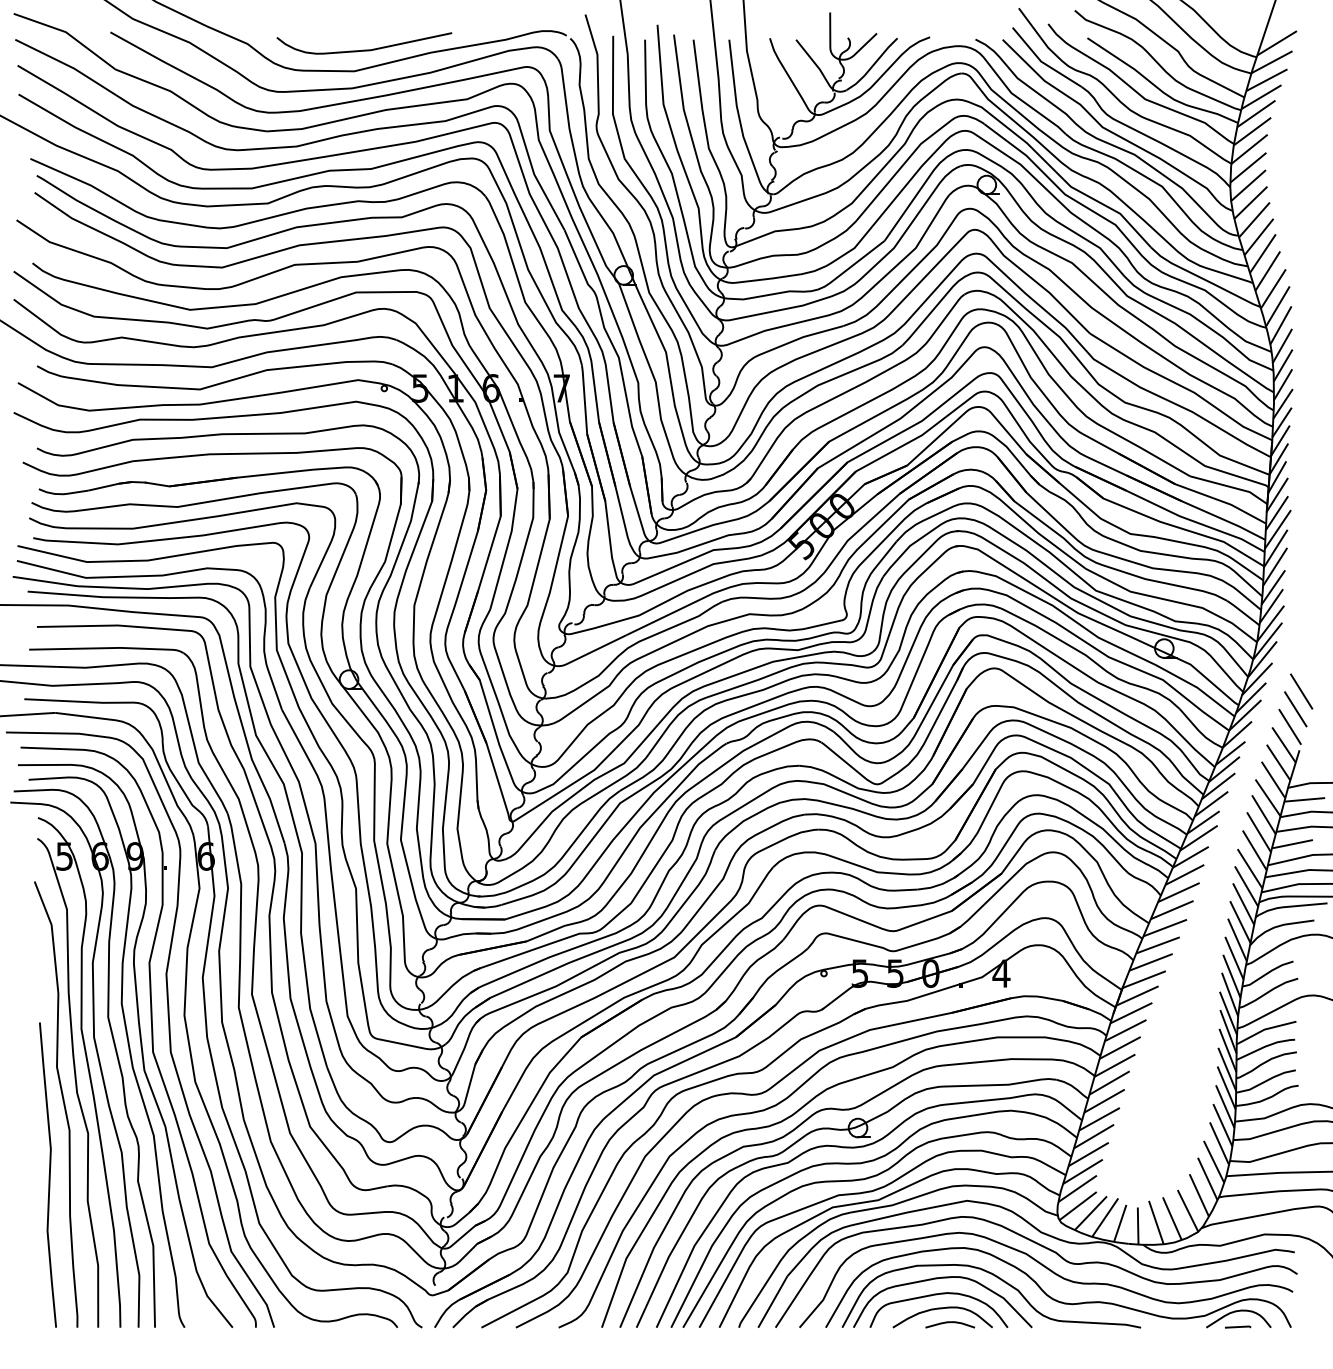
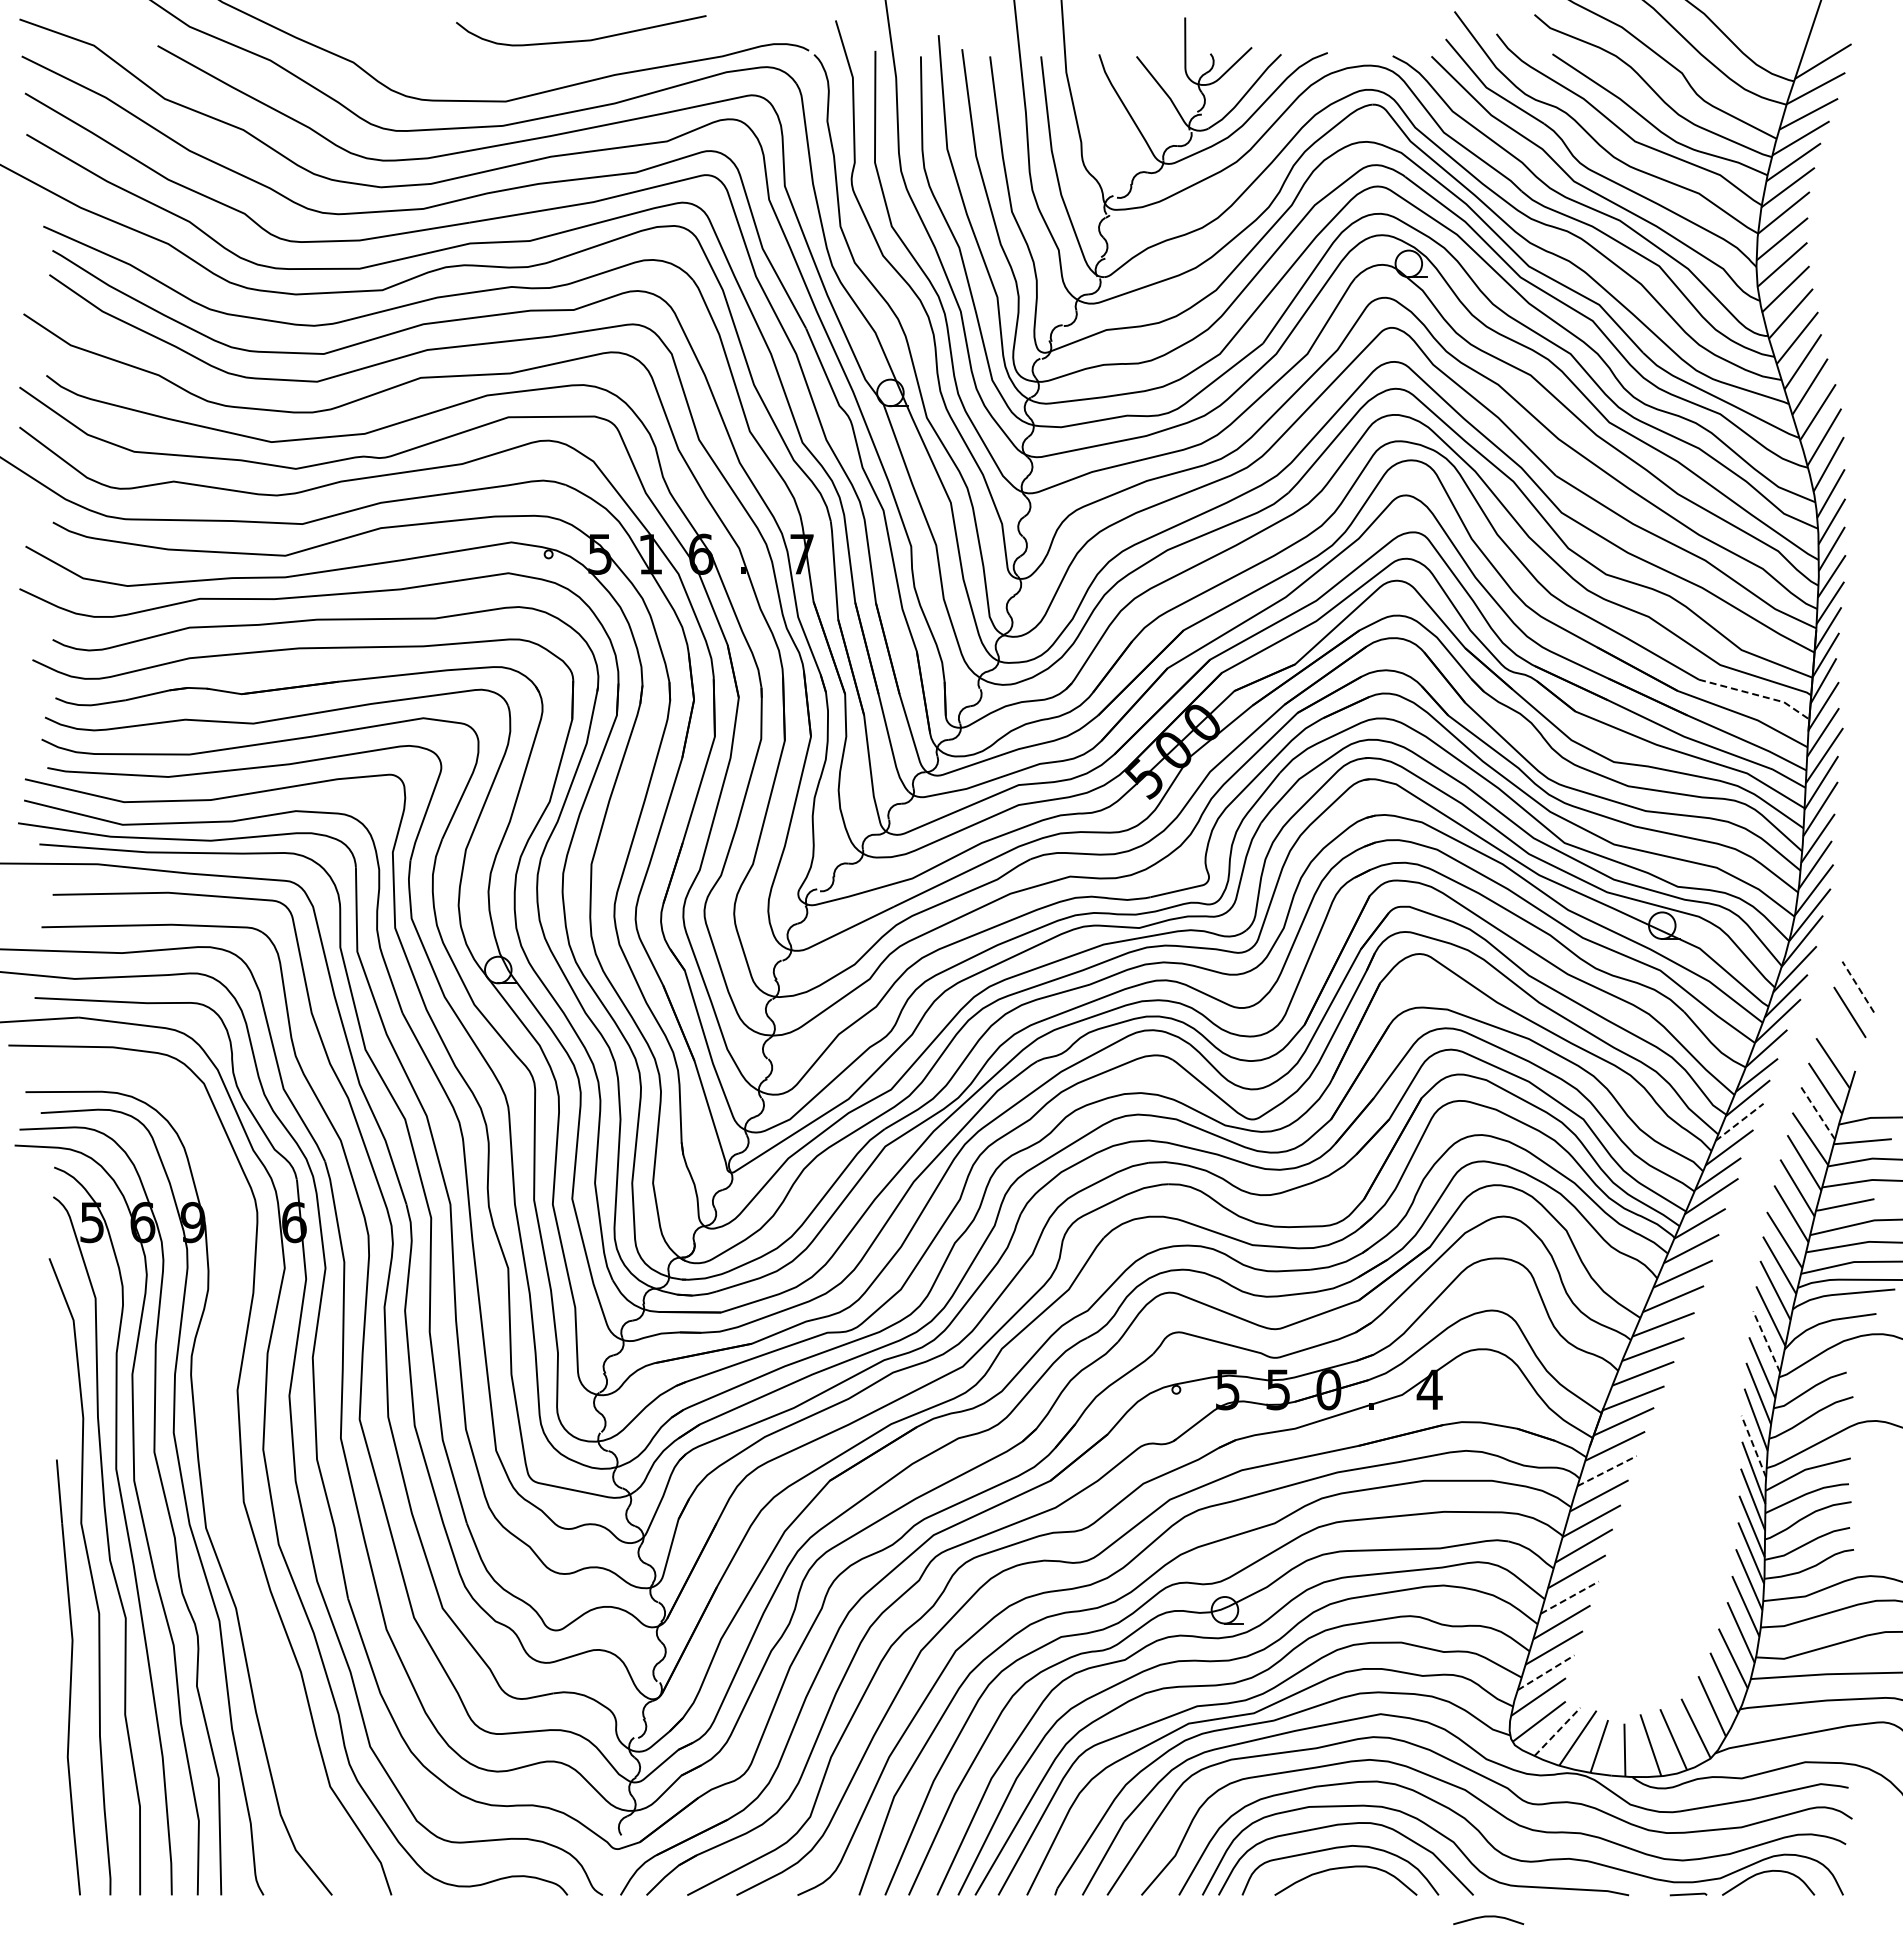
curve: (366, 49) -> (584, 39), moved
line: (1231, 487) -> (1757, 695), solid -> dashed
line: (1301, 691) -> (1858, 987), solid -> dashed
line: (1289, 726) -> (1841, 1037), removed
line: (1273, 780) -> (1817, 1113), solid -> dashed
line: (1219, 786) -> (1740, 1122), solid -> dashed
line: (1237, 939) -> (1766, 1341), solid -> dashed
line: (1228, 1013) -> (1753, 1446), solid -> dashed
line: (1125, 1030) -> (1607, 1470), solid -> dashed
part: (151, 1037) -> (216, 1480), removed
line: (1100, 1119) -> (1570, 1597), solid -> dashed
line: (1083, 1171) -> (1546, 1672), solid -> dashed
line: (1090, 1212) -> (1557, 1731), solid -> dashed
curve: (950, 1322) -> (1488, 1917), moved
line: (1238, 1327) -> (1688, 1894), moved

